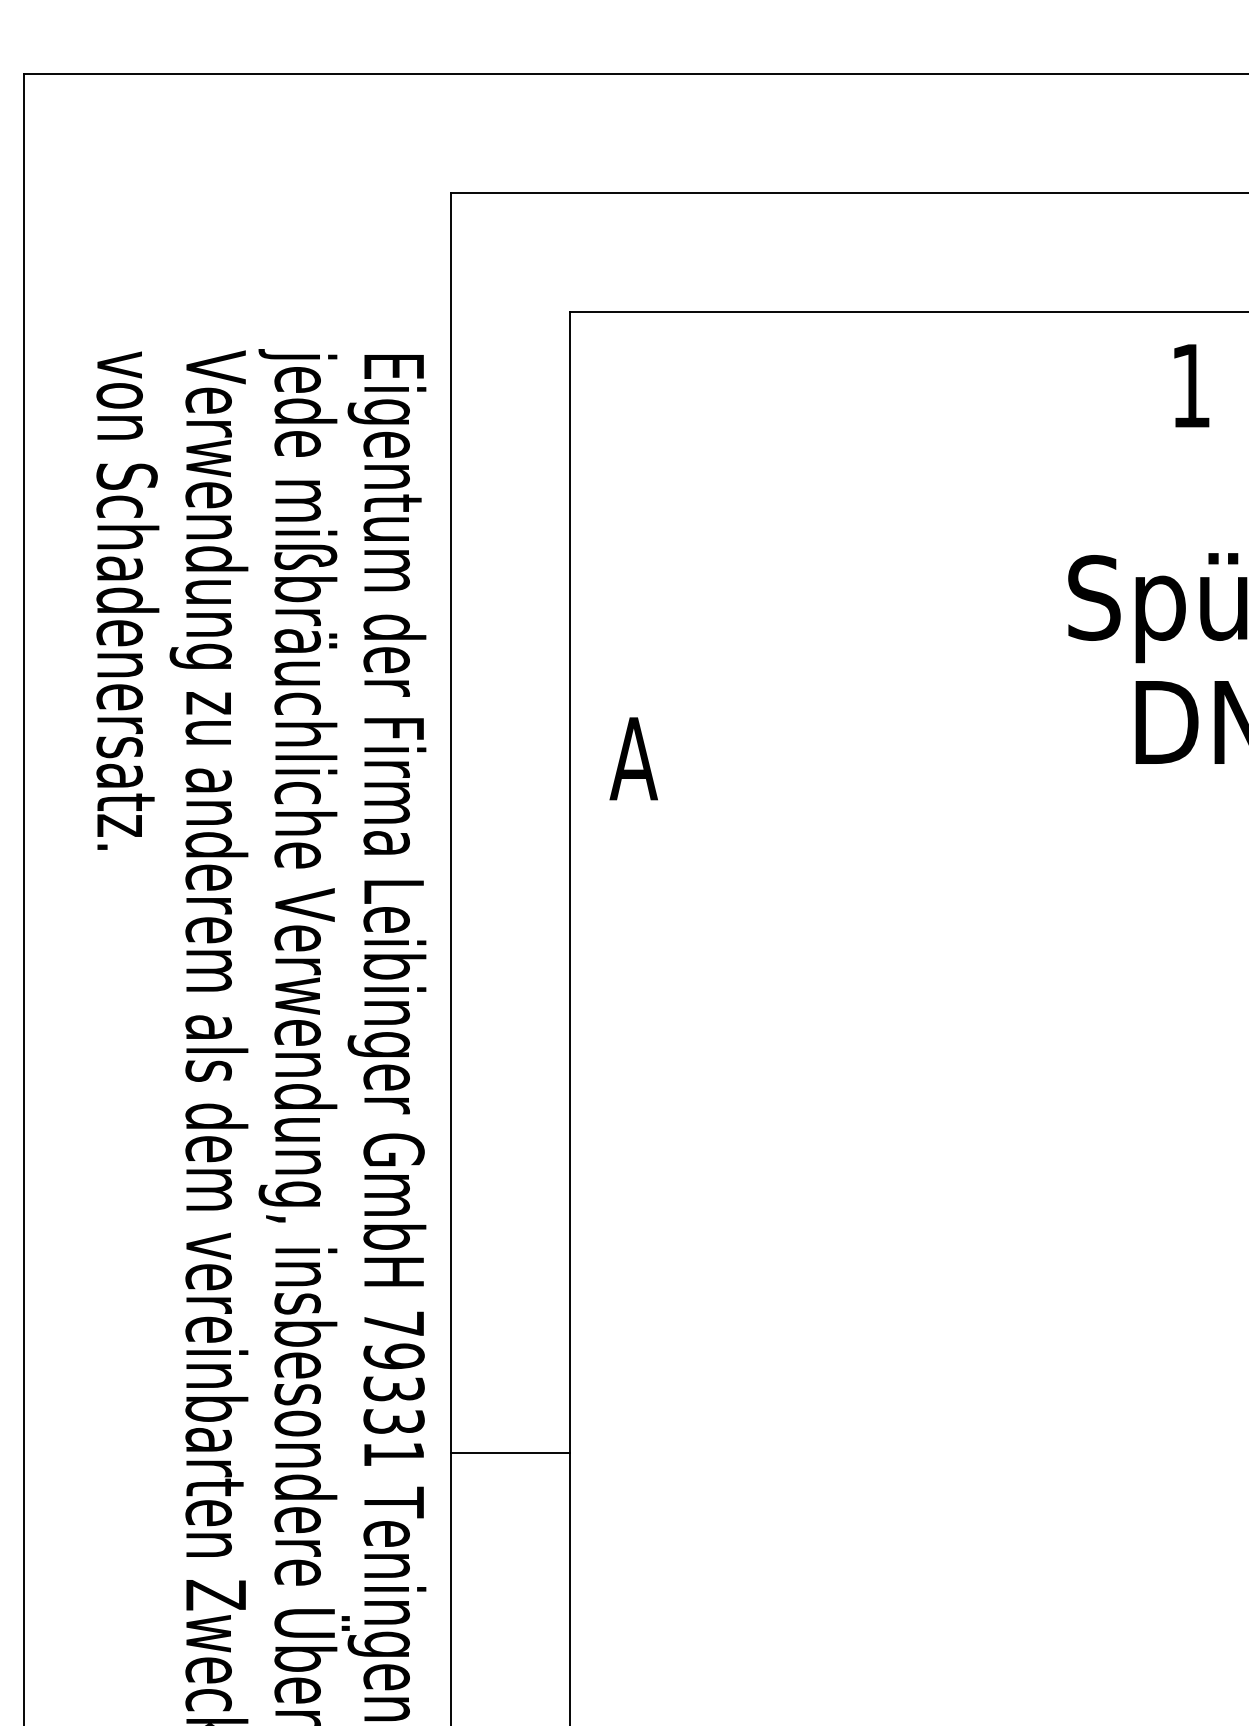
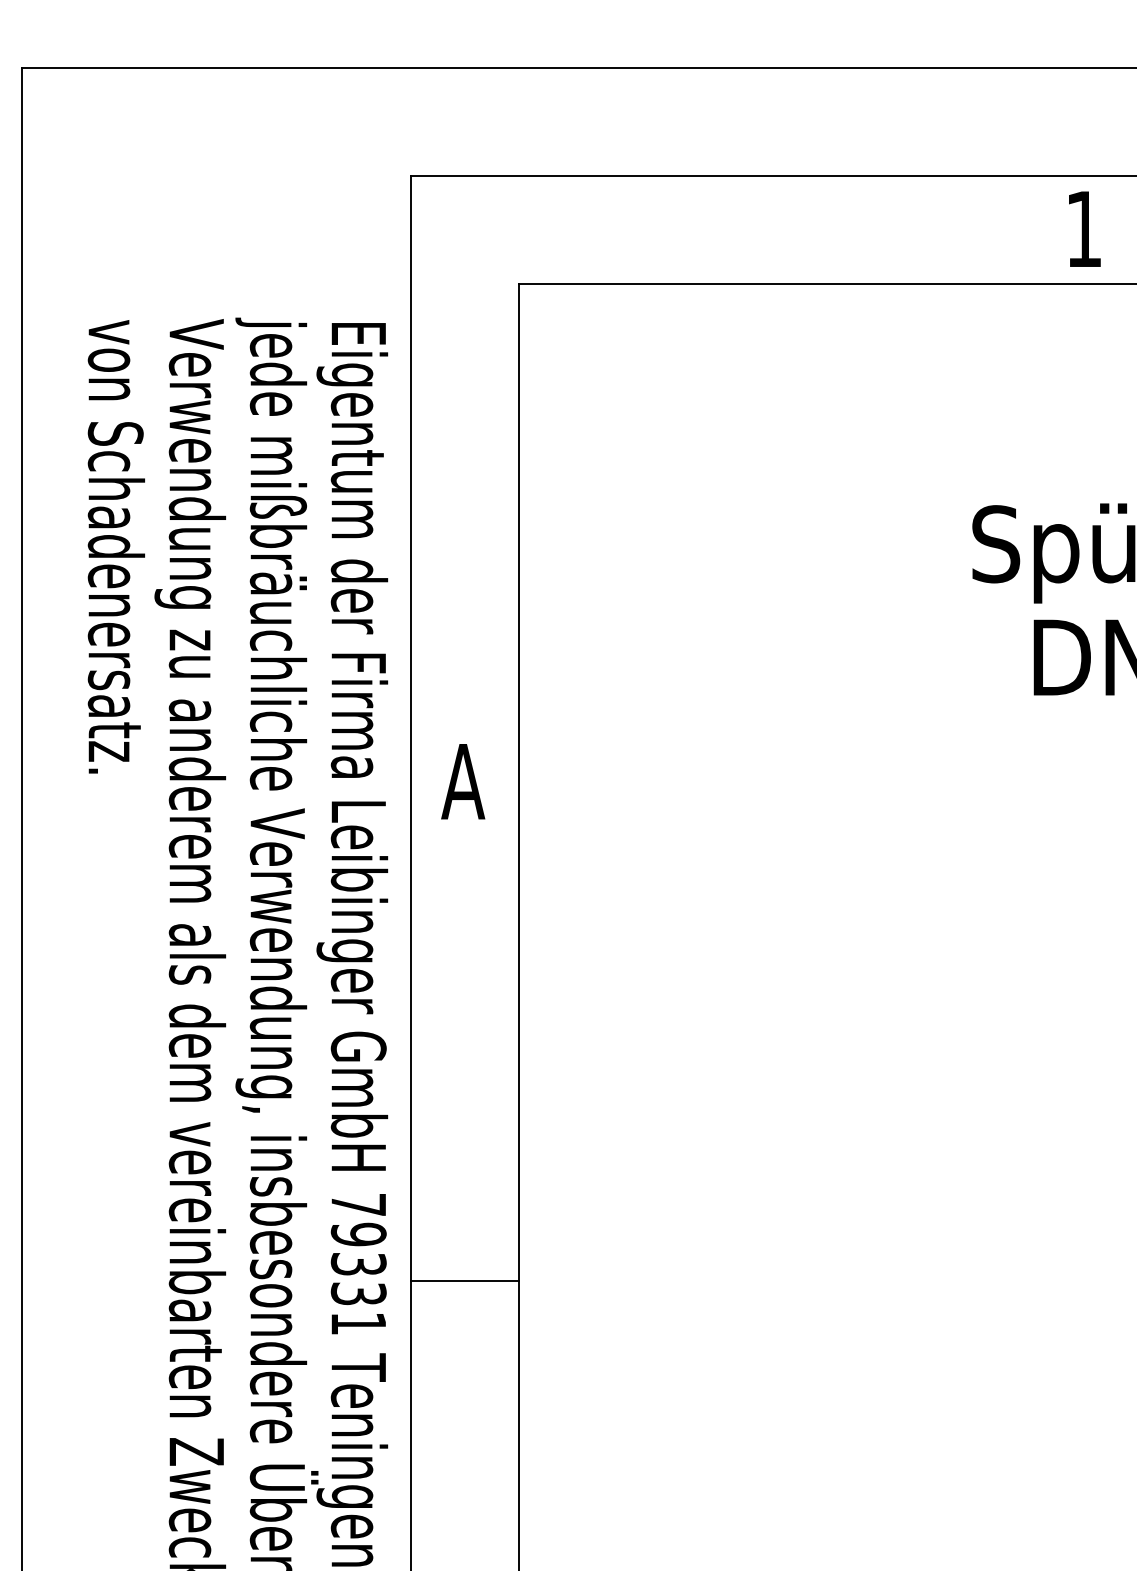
text: (1191, 385) -> (1084, 228), moved
text: (633, 758) -> (462, 781), moved
line: (510, 1453) -> (464, 1281), moved

